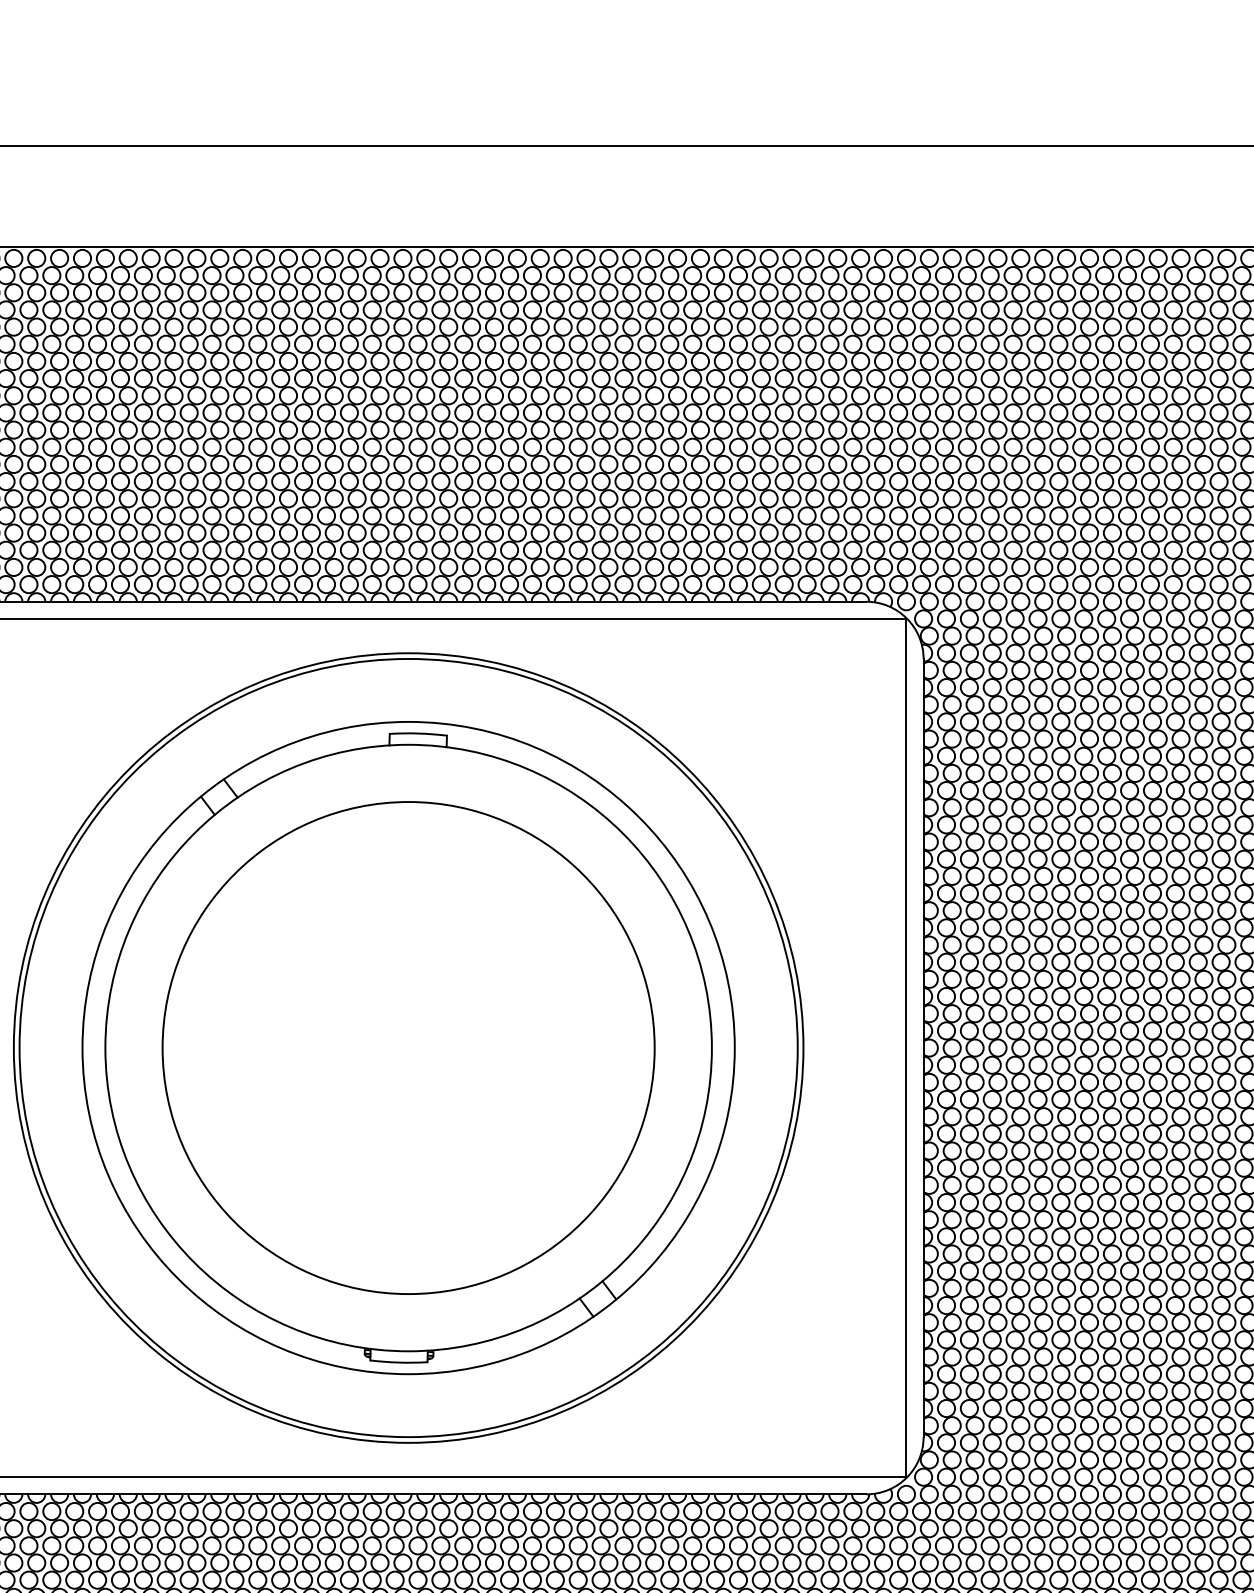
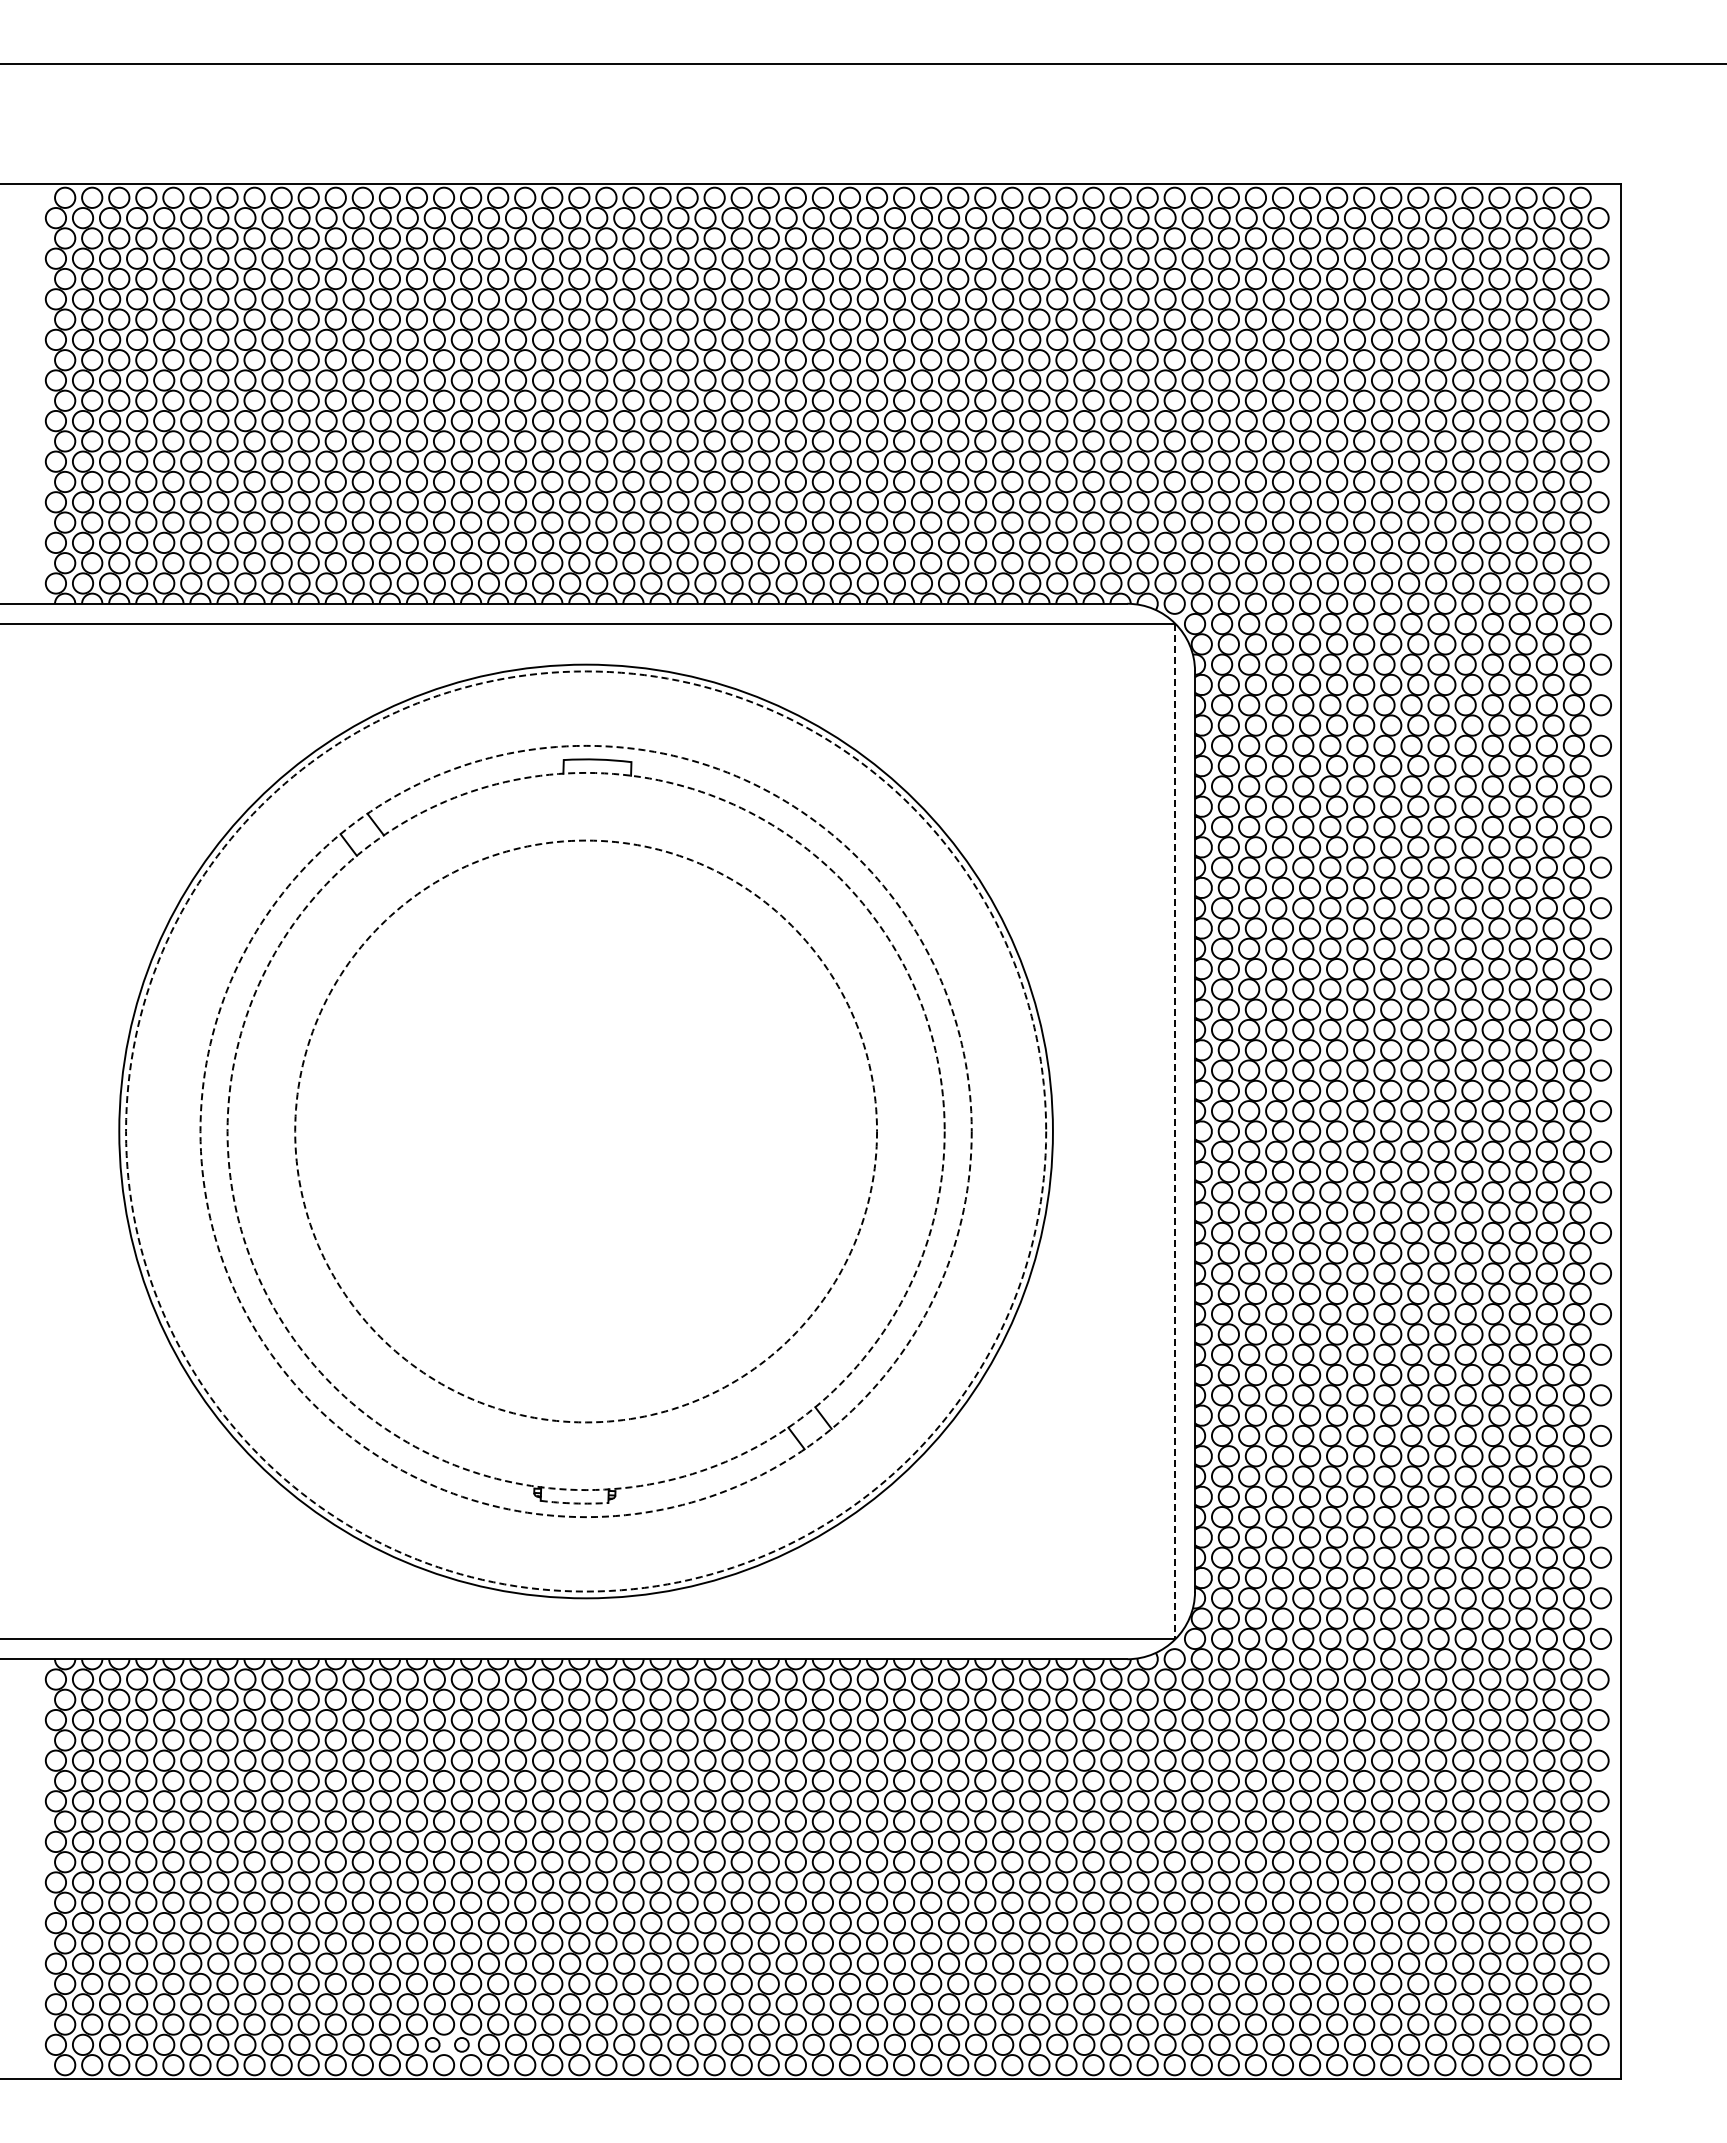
circle: (408, 1048) -> (585, 1131), solid -> dashed
circle: (408, 1048) -> (585, 1131), solid -> dashed
circle: (408, 1048) -> (586, 1131), solid -> dashed
circle: (408, 1048) -> (586, 1131), solid -> dashed
line: (906, 1048) -> (1174, 1132), solid -> dashed
arc: (398, 1362) -> (574, 1503), solid -> dashed

